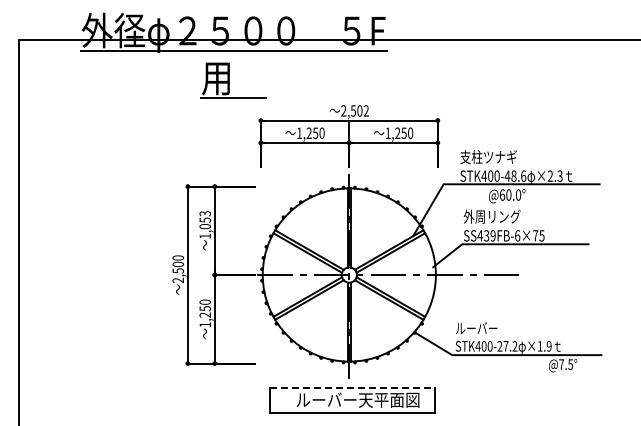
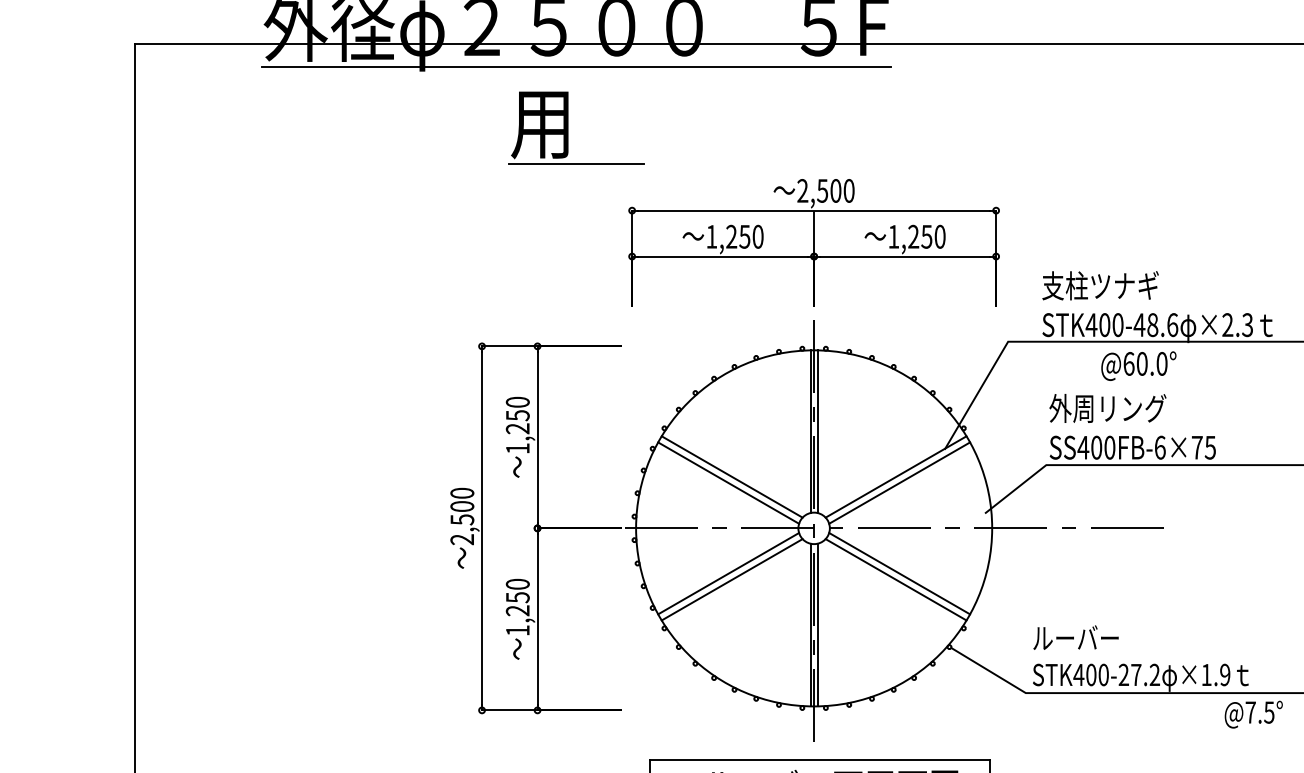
text: (365, 110) -> (847, 189), 2,502 -> 2,500
text: (205, 220) -> (518, 416), 1,053 -> 1,250
text: (489, 235) -> (1102, 447), SS439FB-6×75 -> SS400FB-6×75
line: (352, 387) -> (820, 759), dashed -> solid

